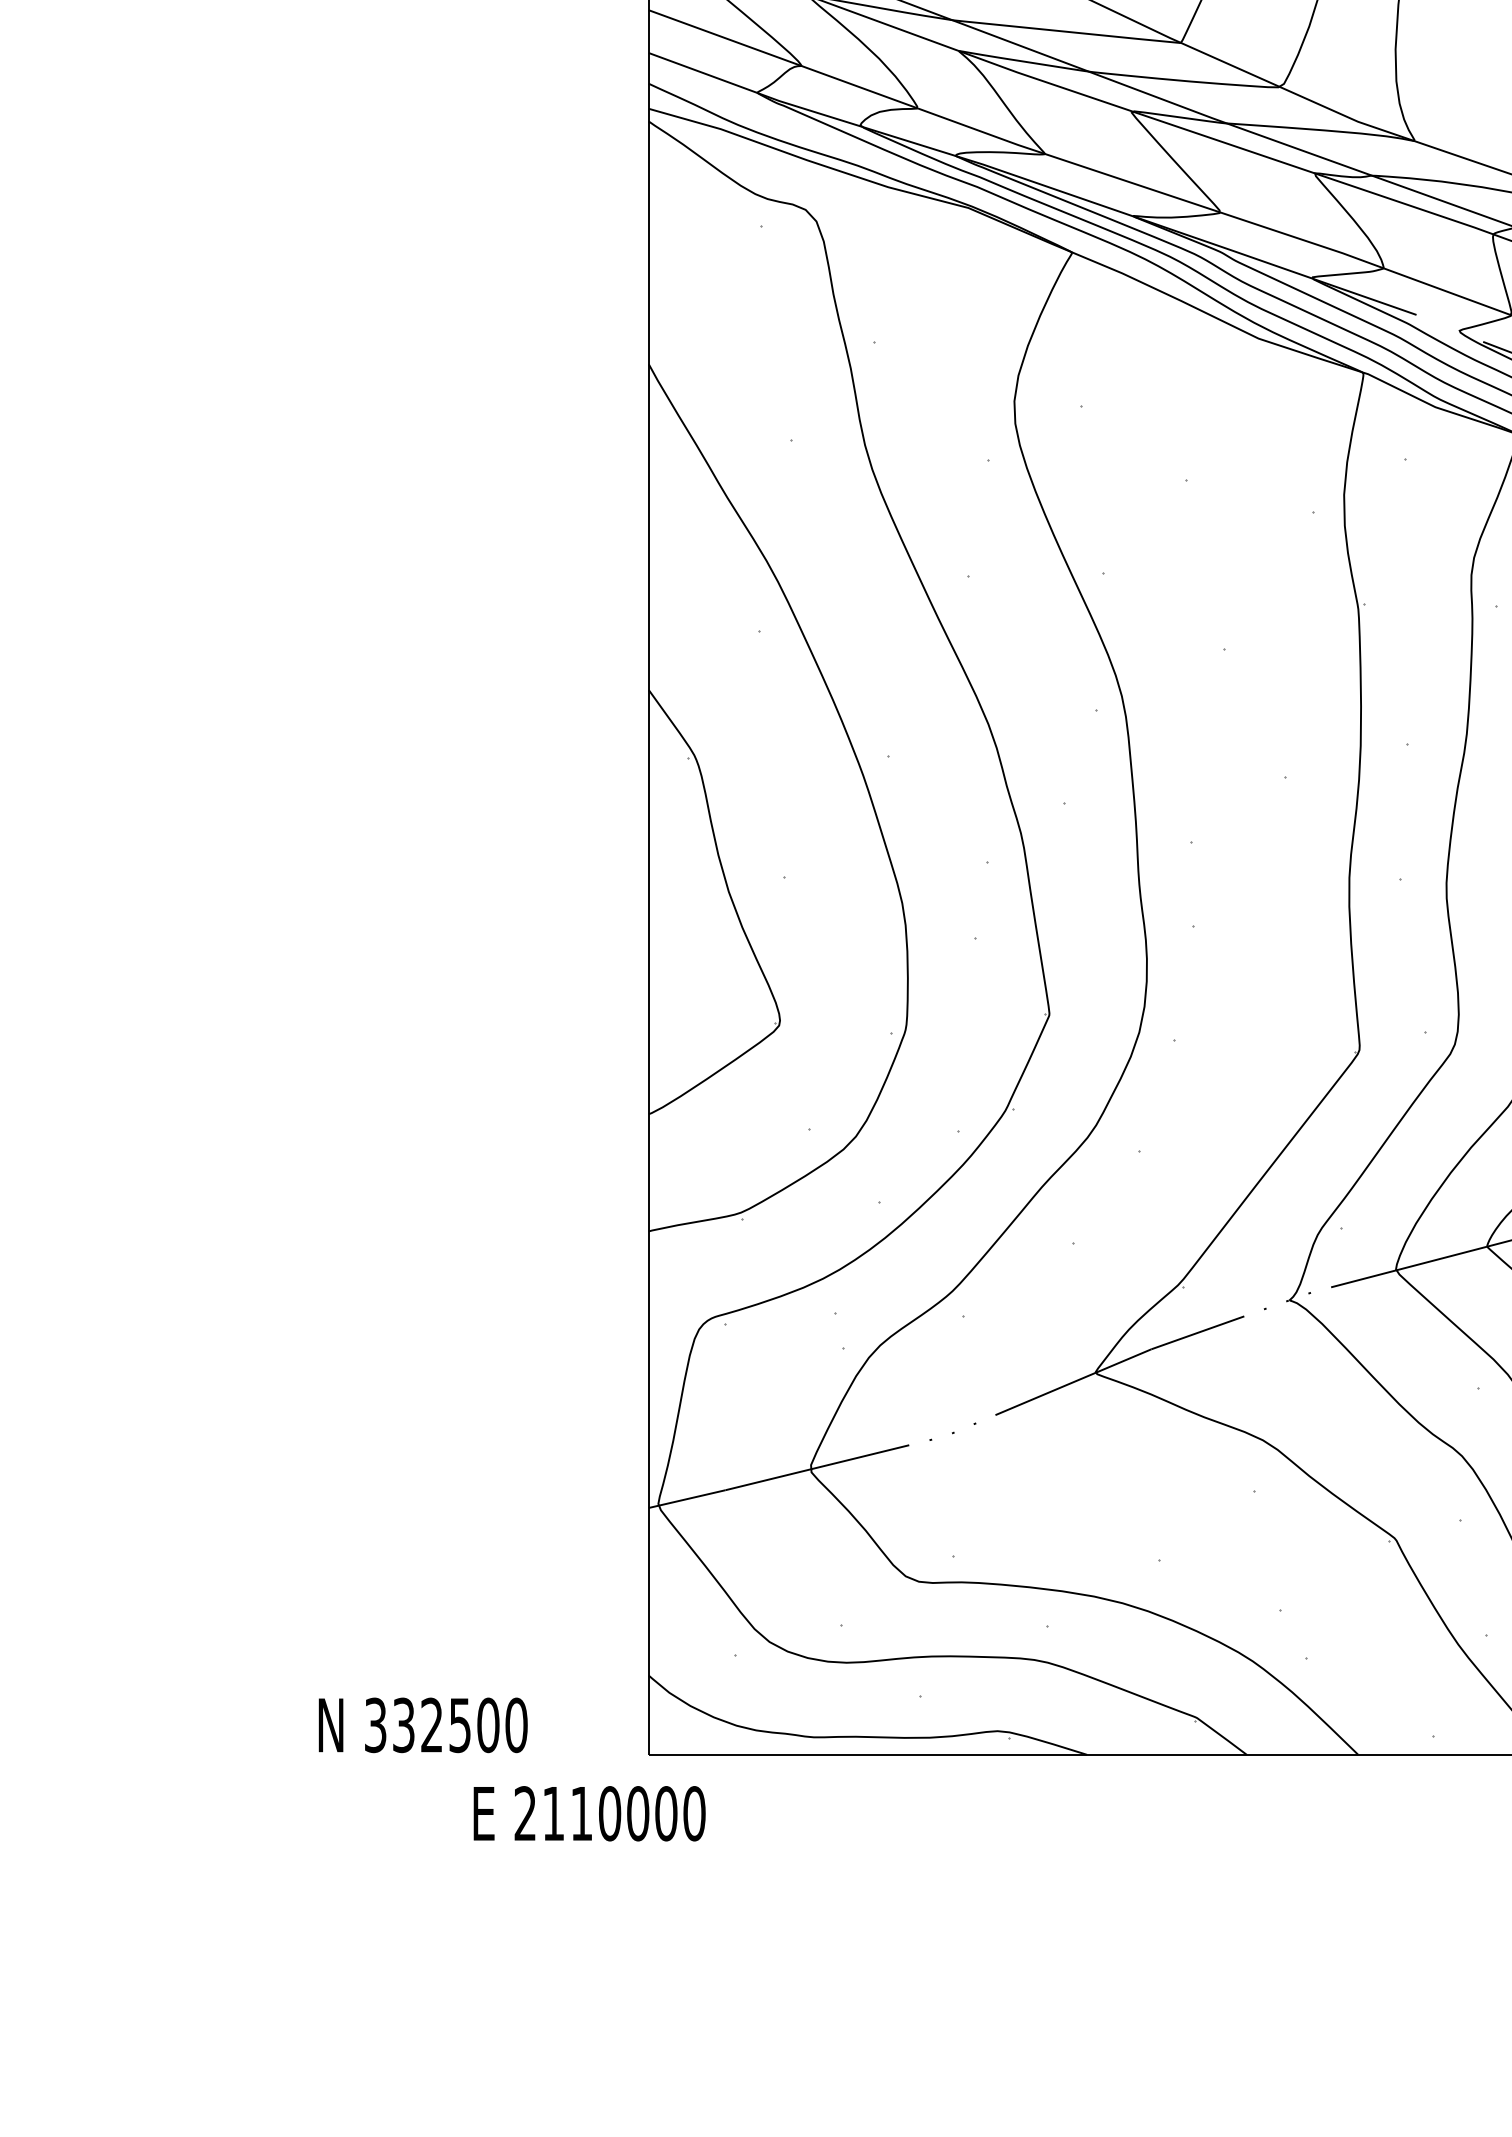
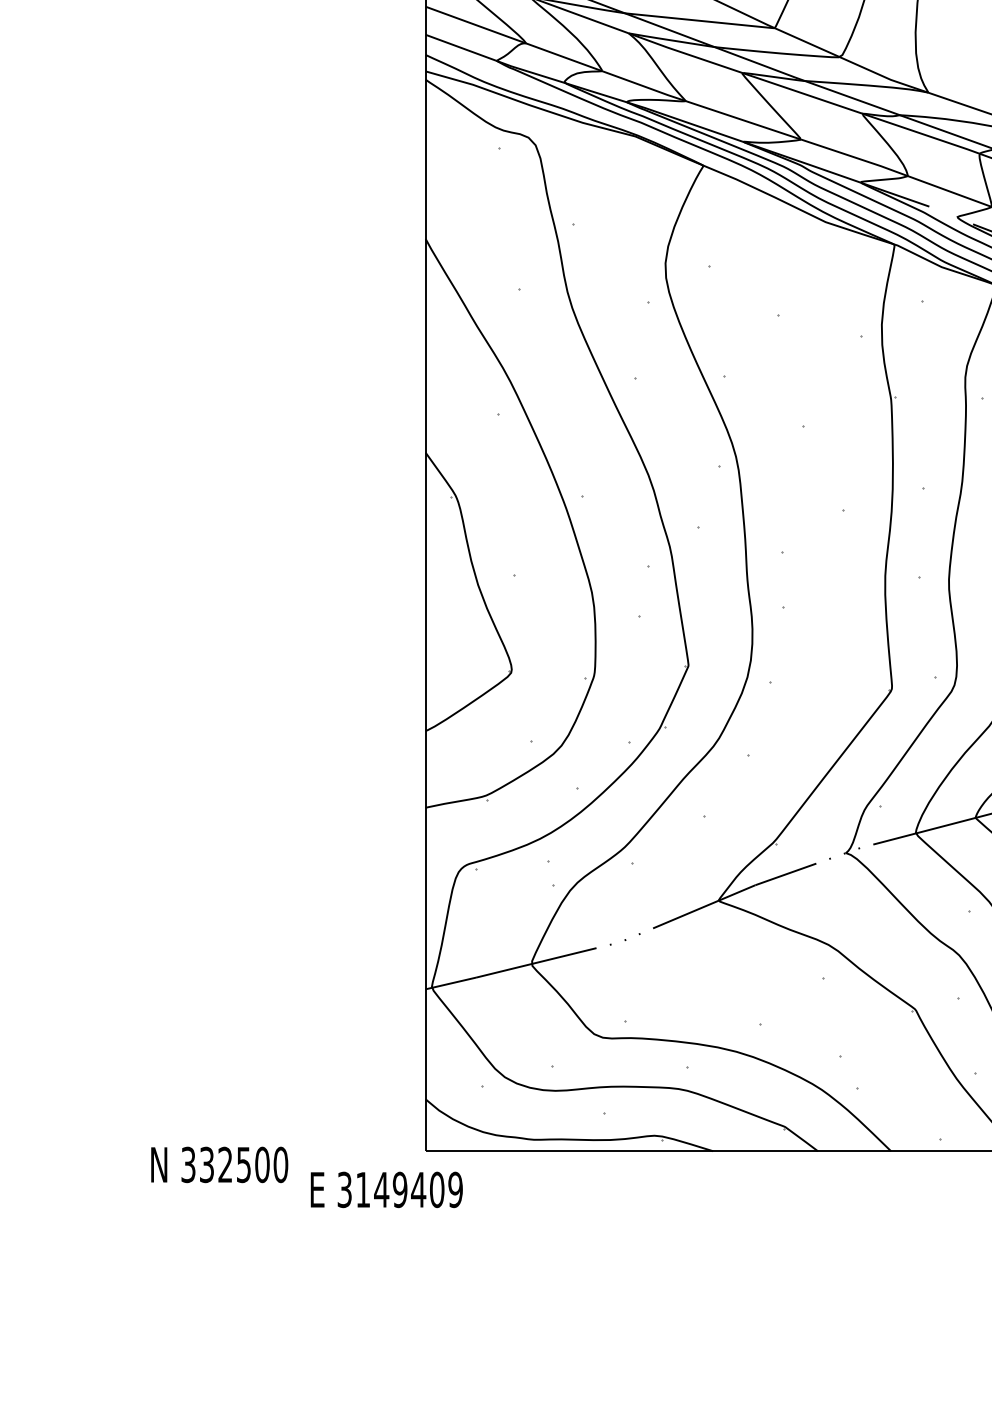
text: (422, 1724) -> (219, 1164), moved
text: (608, 1813) -> (399, 1189), 2110000 -> 3149409

